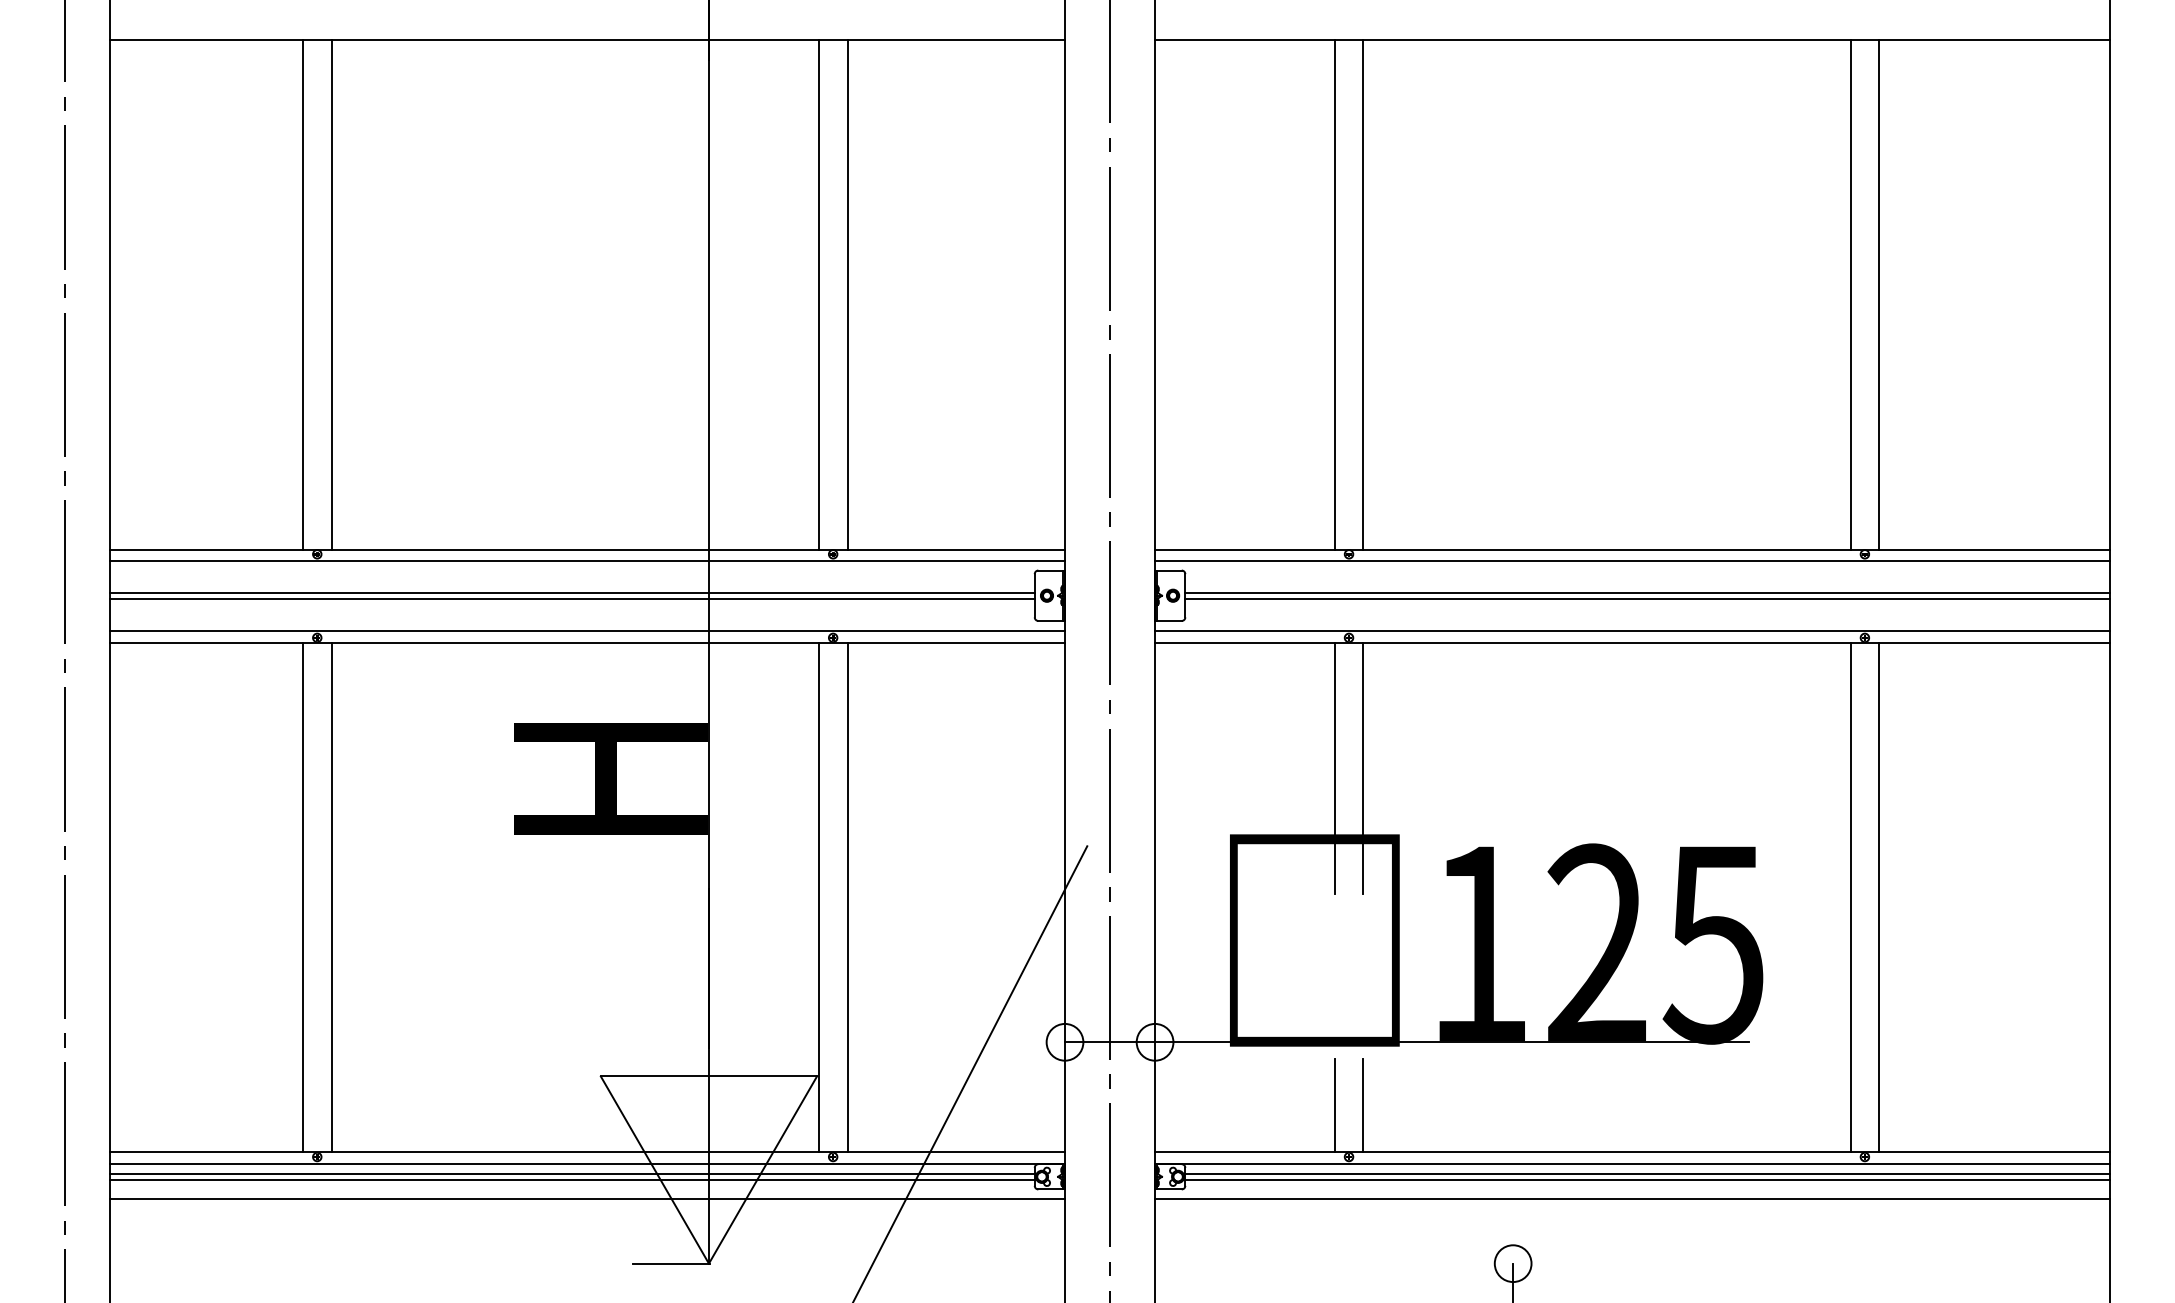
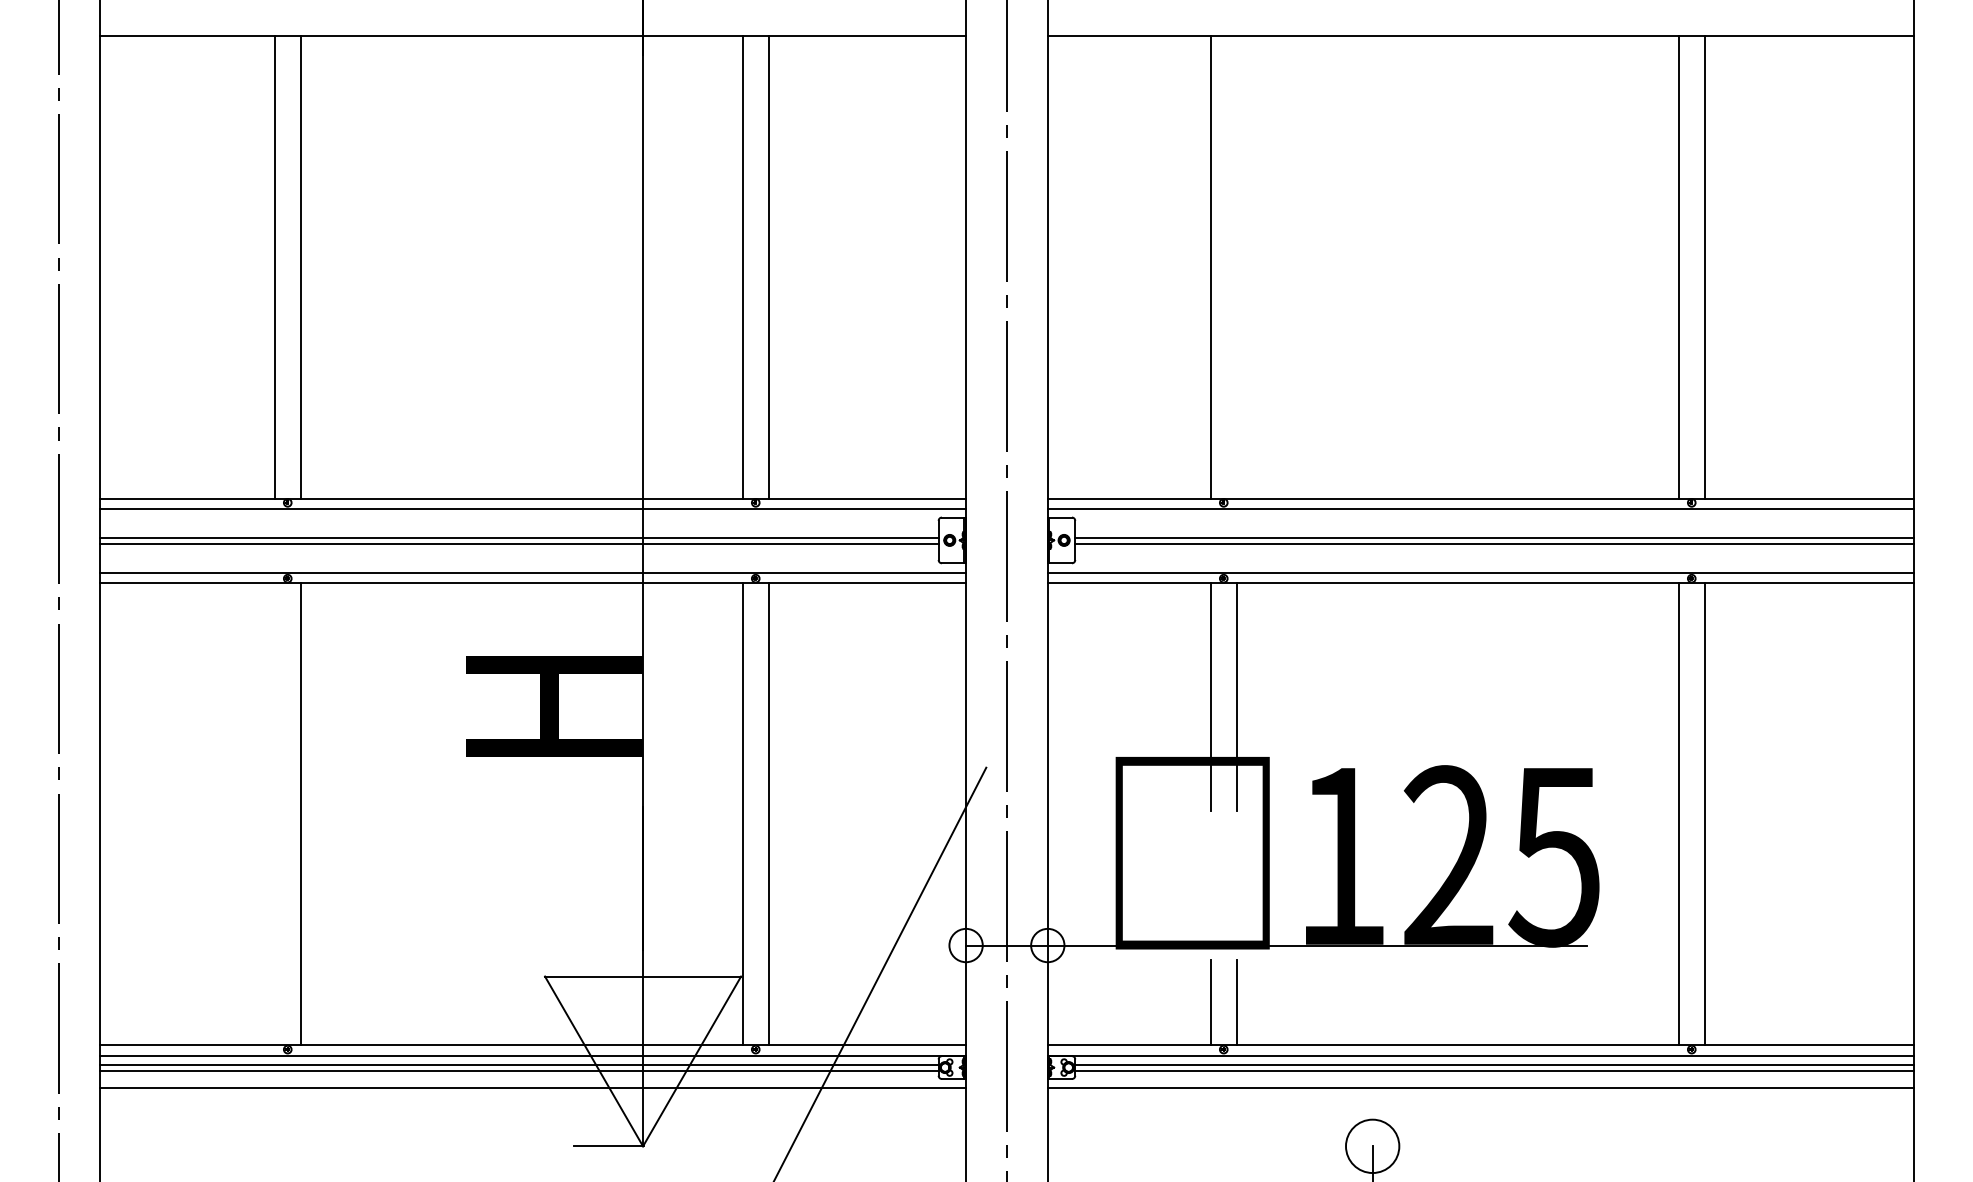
line: (1363, 294) -> (1236, 267), removed
line: (302, 897) -> (274, 814), removed
circle: (1512, 1263) -> (1372, 1146), size x1.6

